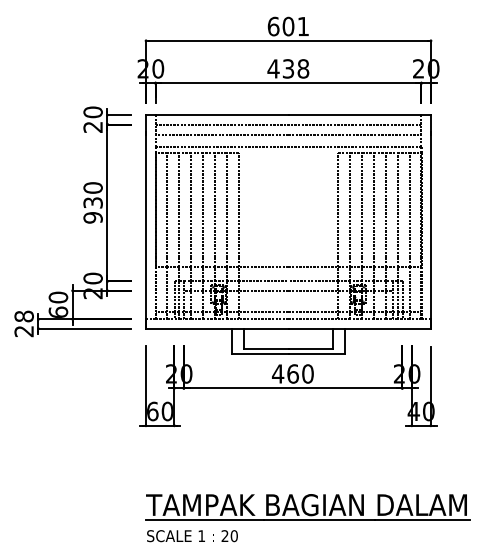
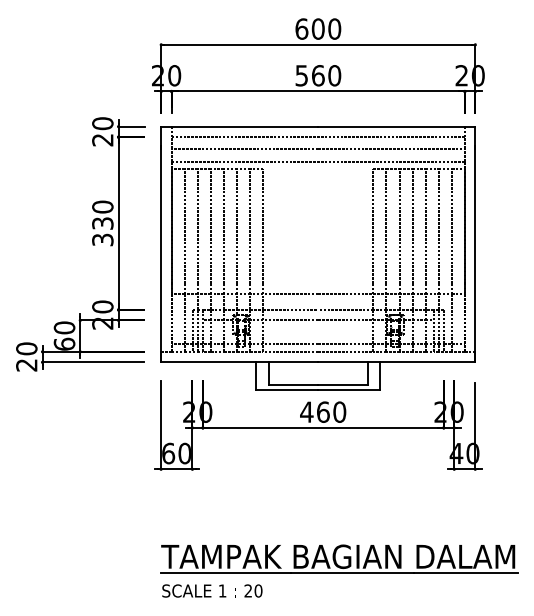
text: (303, 26) -> (334, 28), 601 -> 600
text: (288, 68) -> (318, 75), 438 -> 560
text: (92, 217) -> (102, 239), 930 -> 330
text: (23, 316) -> (26, 348), 28 -> 20

